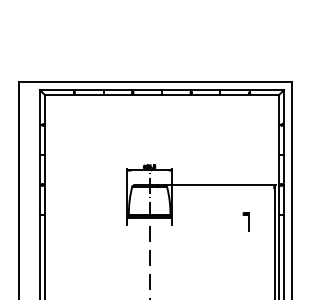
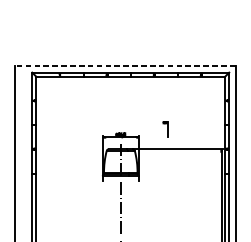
line: (155, 82) -> (125, 66), solid -> dashed
part: (245, 221) -> (165, 128), moved

